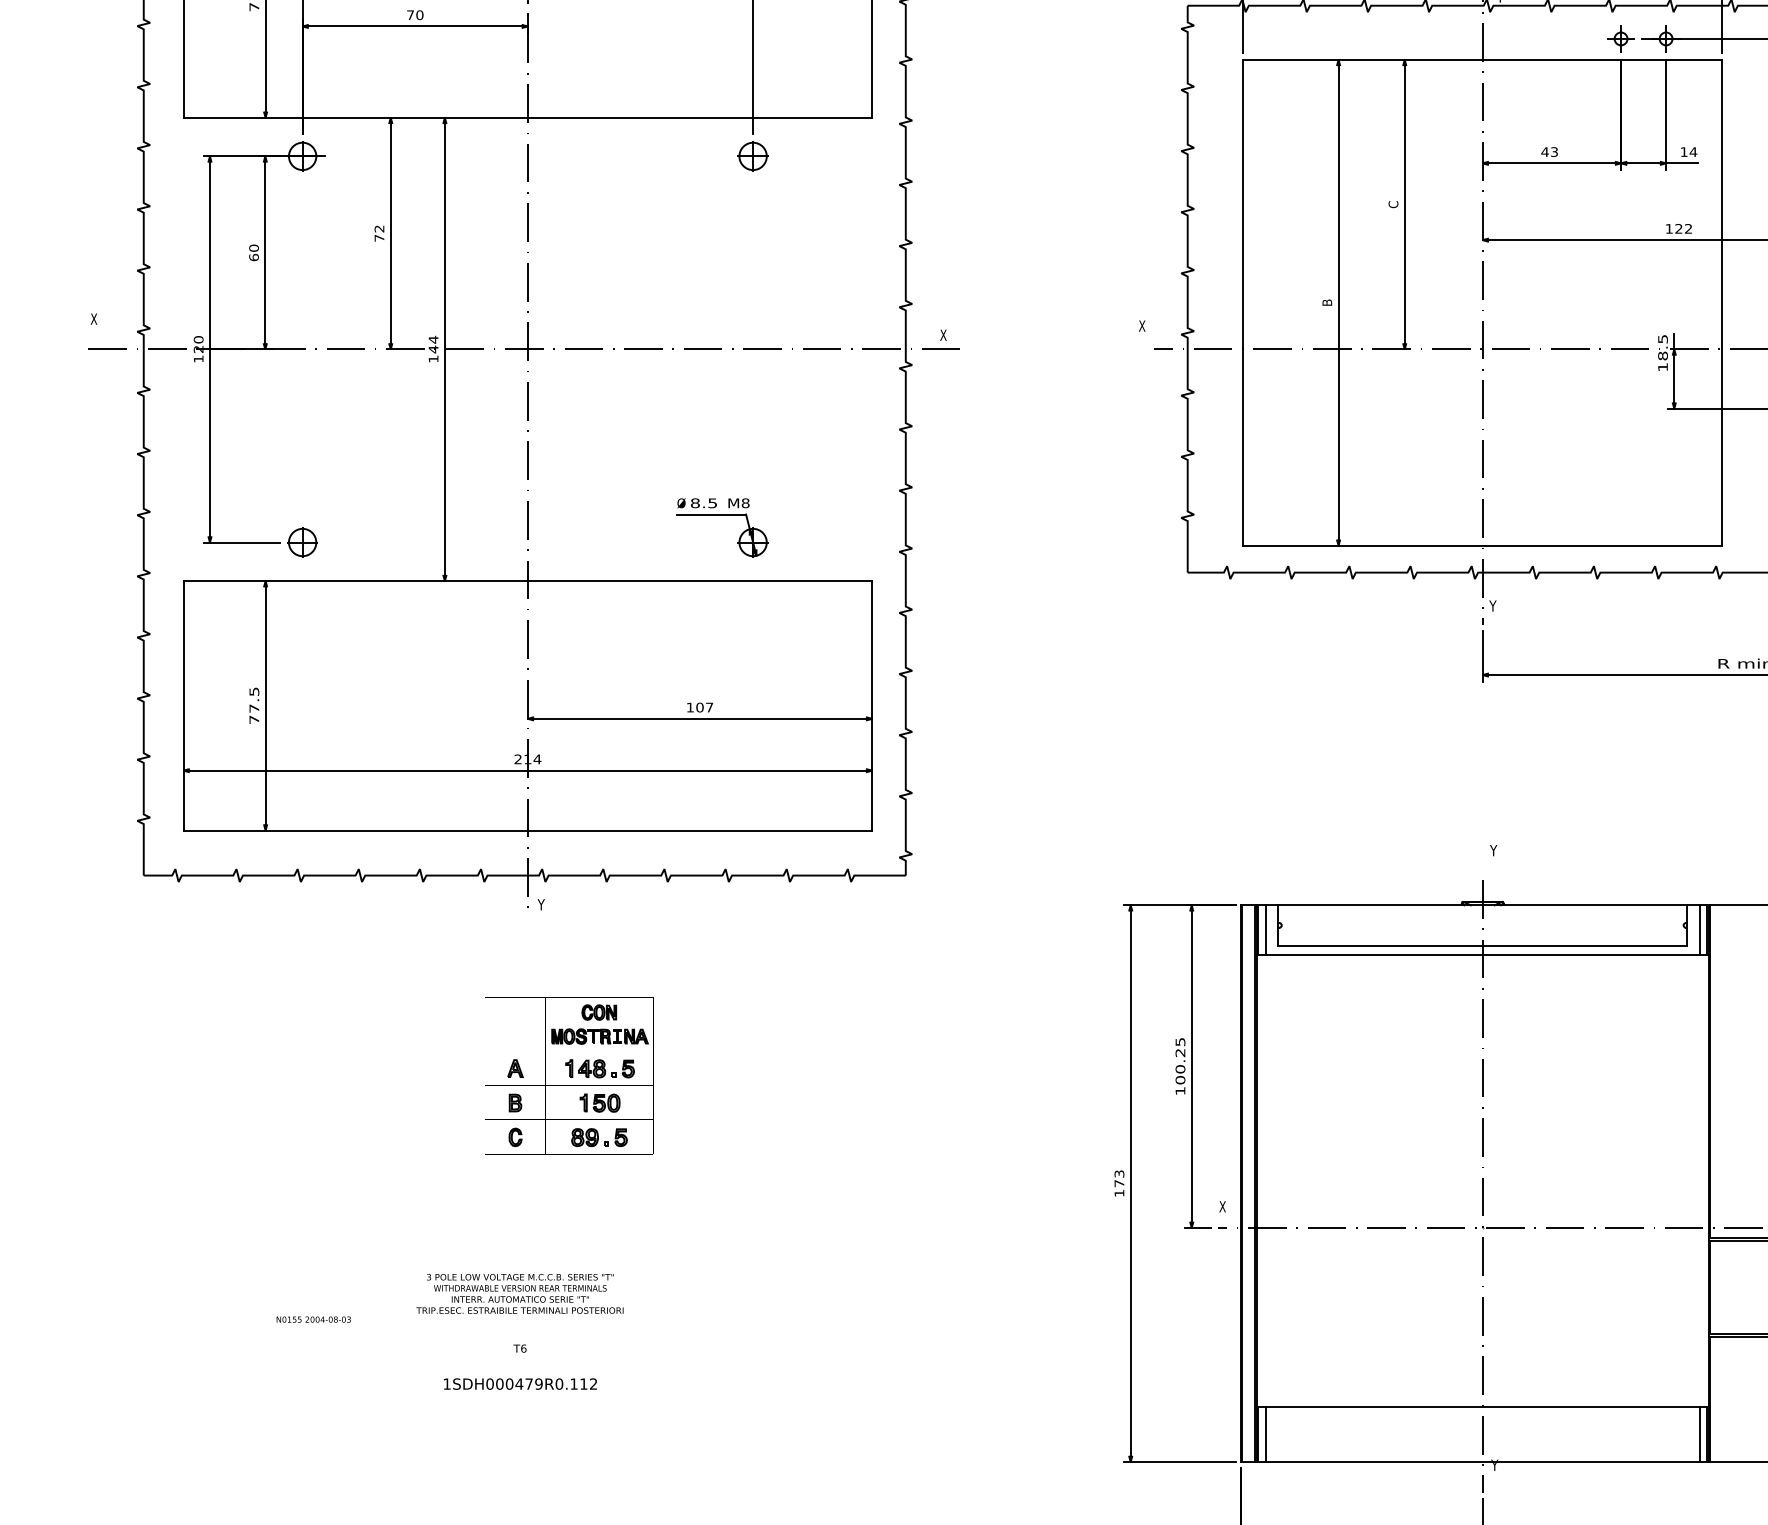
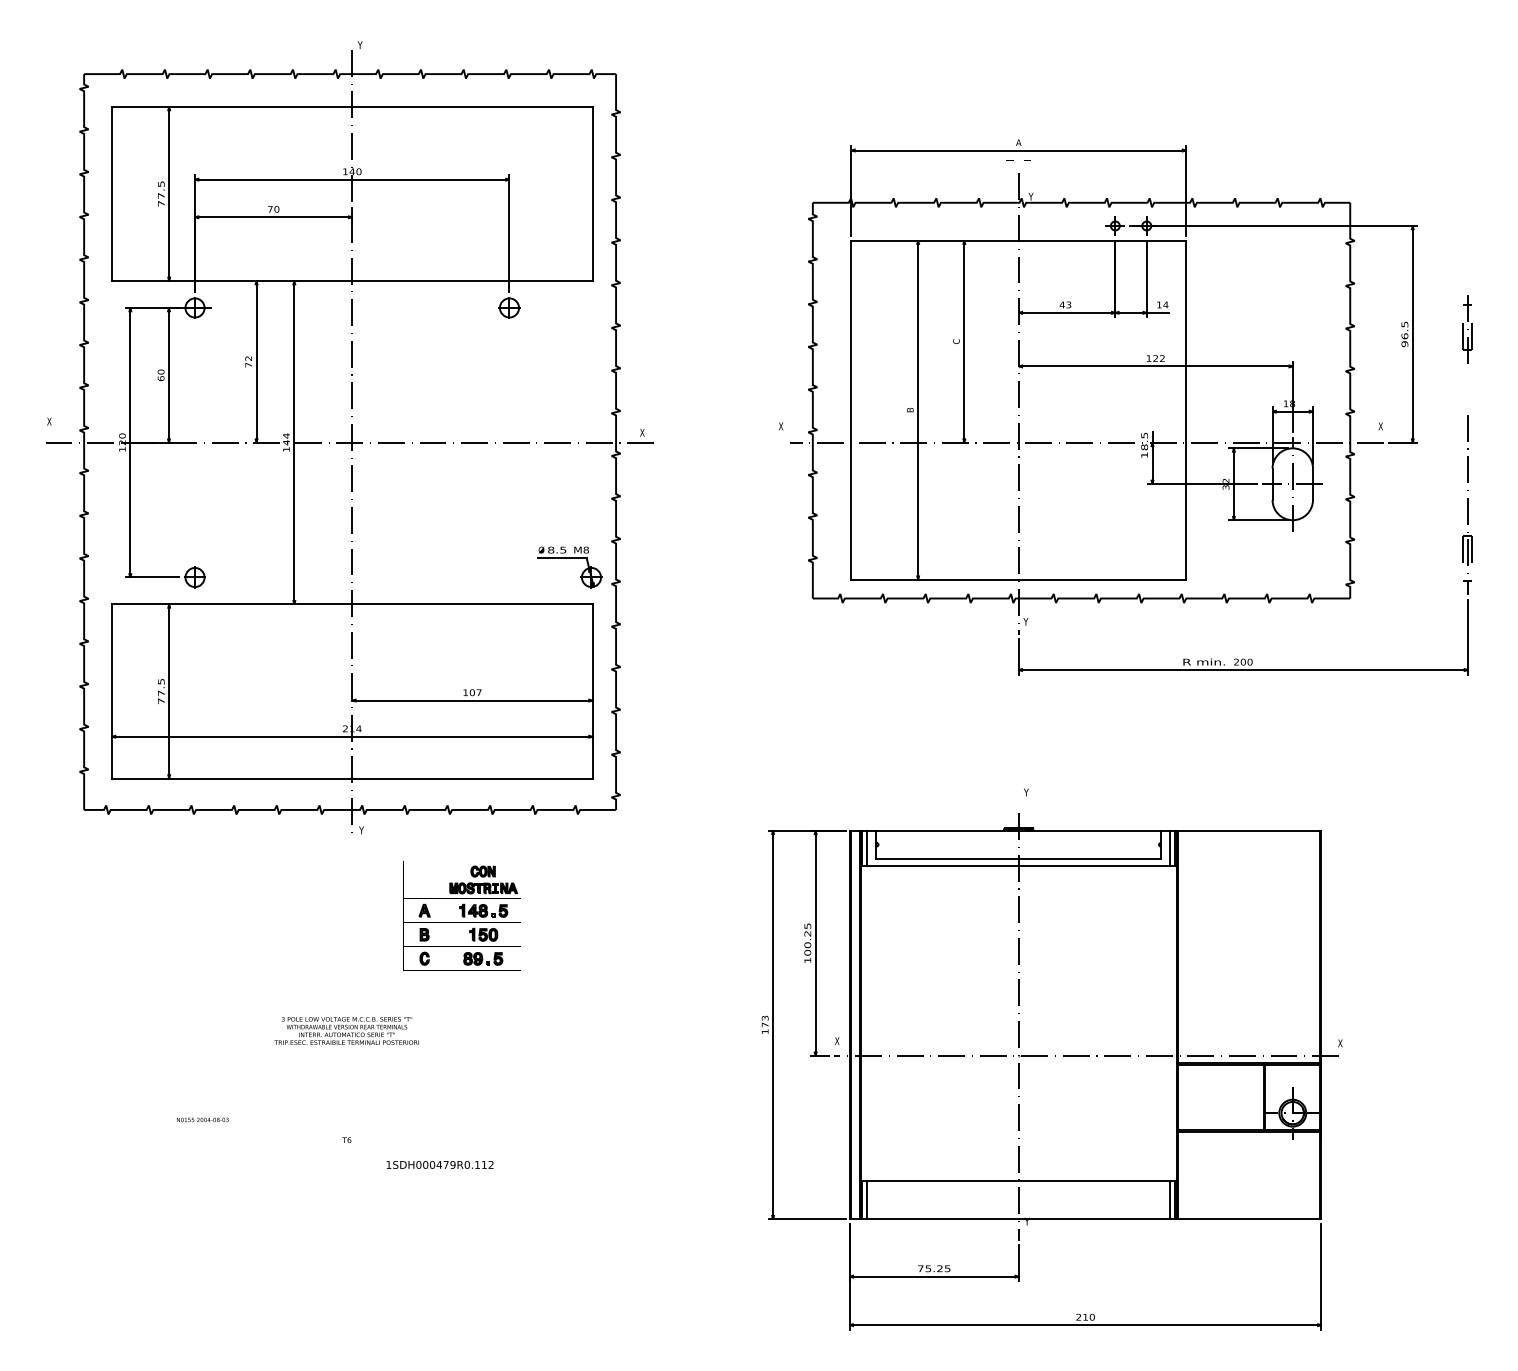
part: (721, 515) -> (569, 558), moved
part: (568, 1075) -> (461, 915), moved
text: (519, 1293) -> (346, 1030), moved
text: (519, 1383) -> (439, 1164), moved

